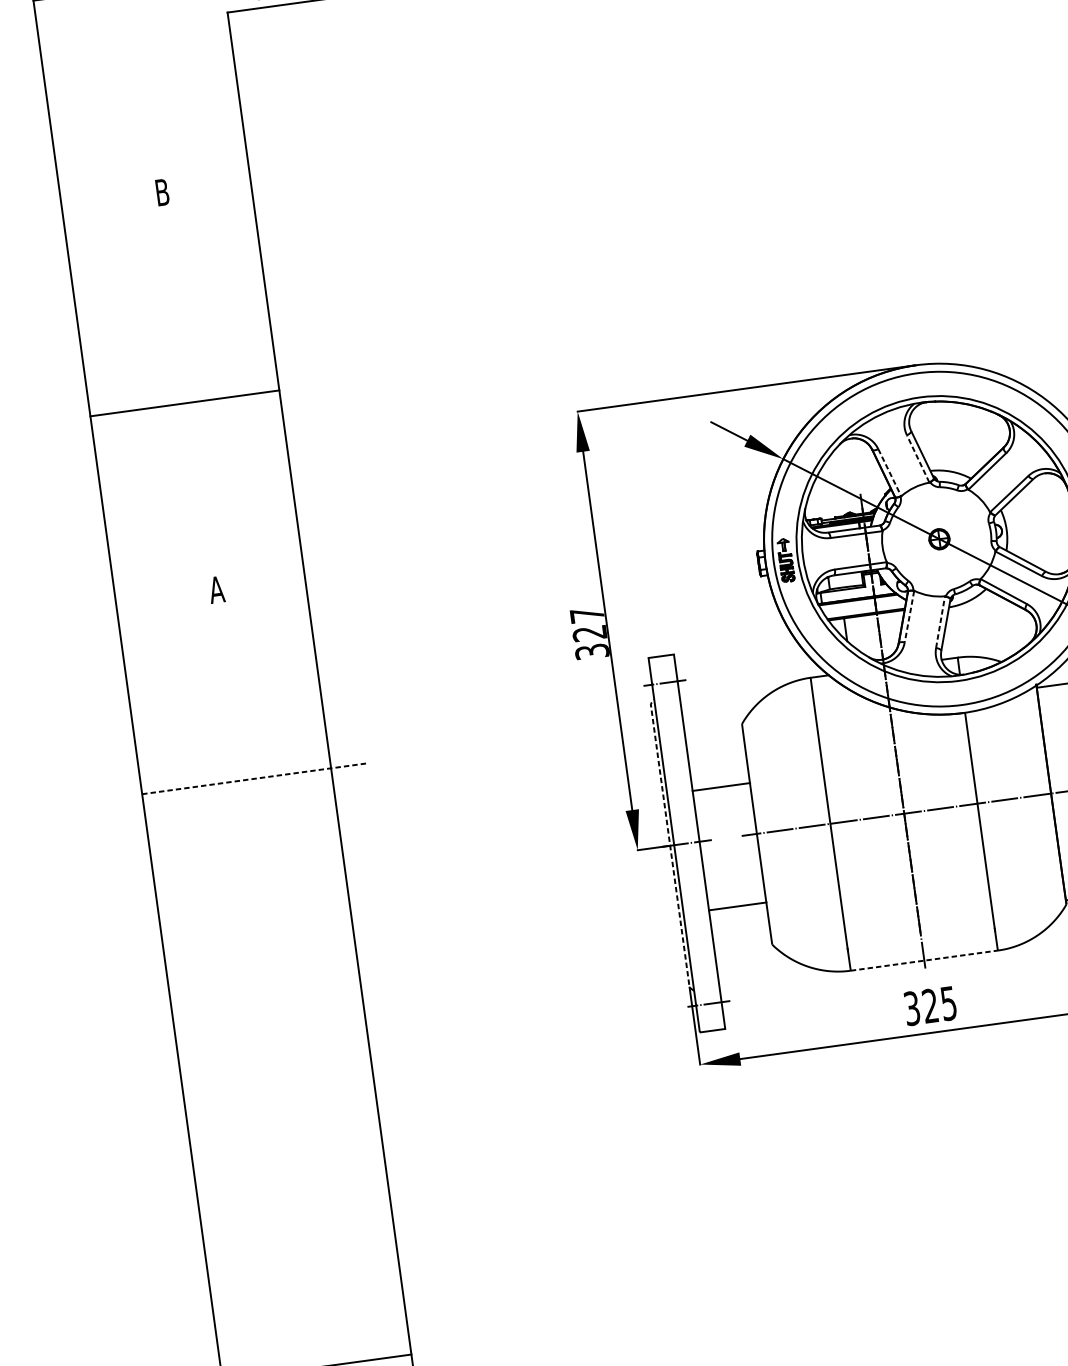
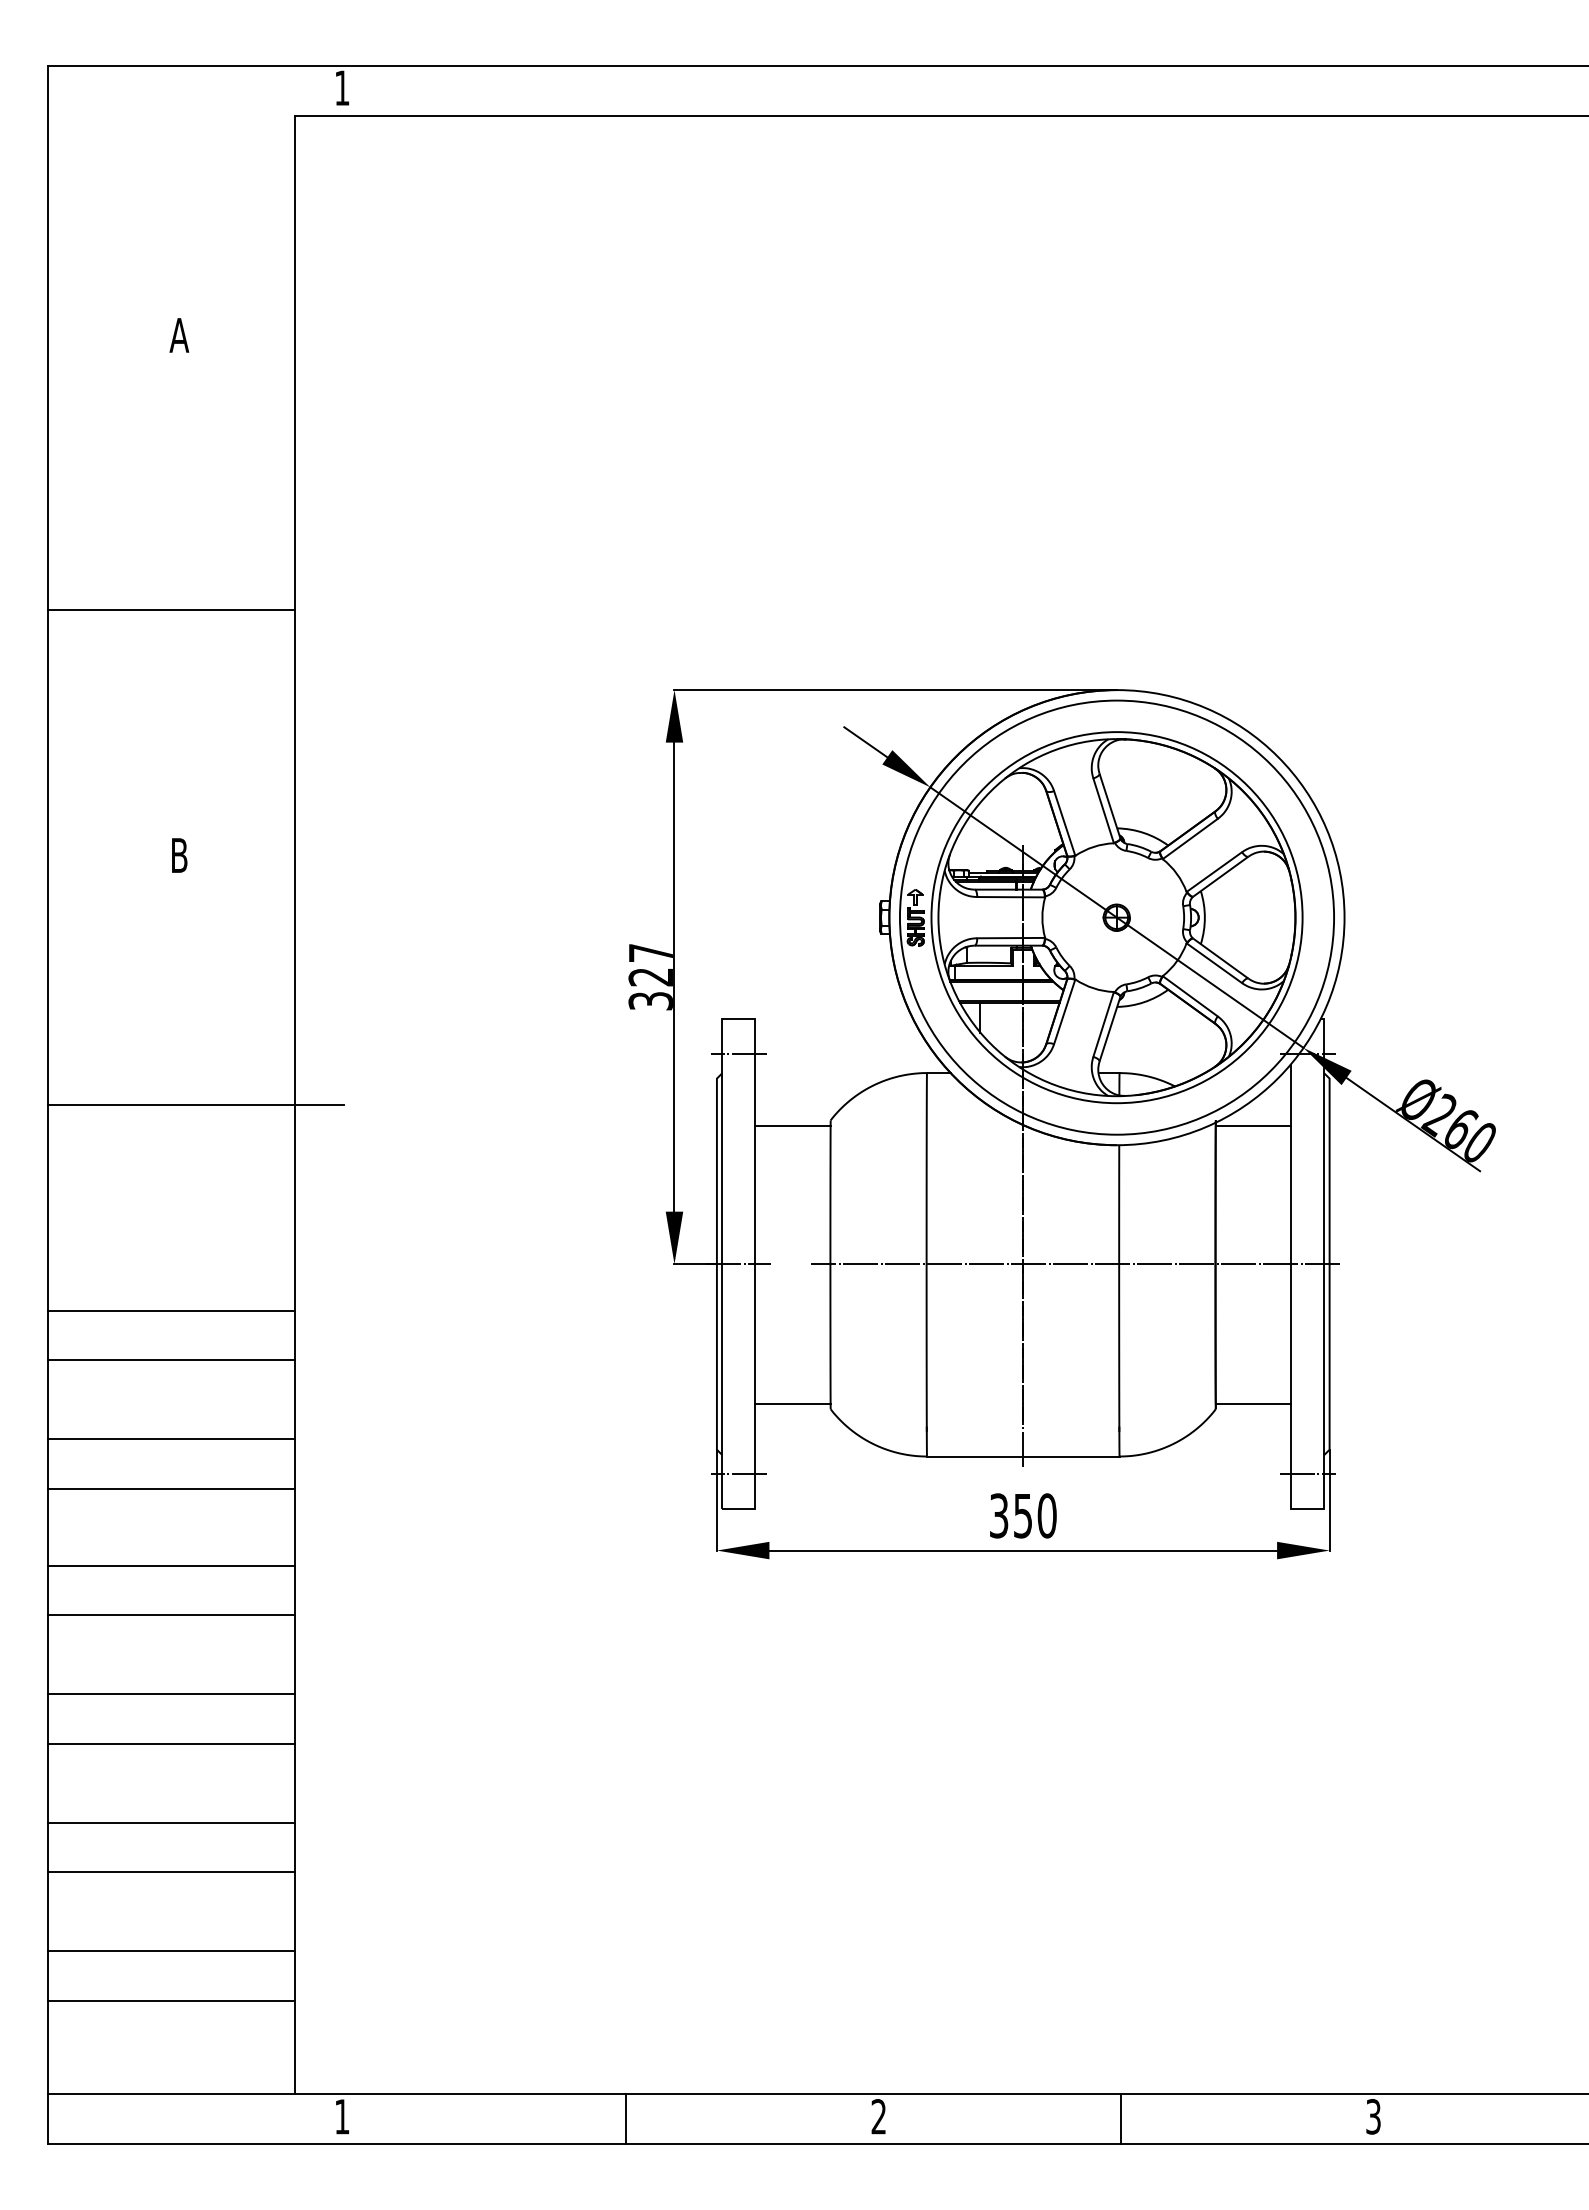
text: (162, 192) -> (179, 335), B -> A
line: (918, 458) -> (1103, 810), dashed -> solid
line: (889, 472) -> (1064, 823), dashed -> solid
text: (216, 589) -> (179, 855), A -> B
line: (909, 617) -> (1064, 1012), dashed -> solid
line: (940, 622) -> (1103, 1024), dashed -> solid
line: (256, 779) -> (196, 1105), dashed -> solid
line: (720, 786) -> (792, 1125), moved
line: (669, 846) -> (716, 1264), dashed -> solid
line: (737, 906) -> (792, 1404), moved
line: (257, 938) -> (170, 1310), added
line: (924, 960) -> (1023, 1456), dashed -> solid
line: (262, 976) -> (170, 1360), added
text: (939, 1004) -> (1035, 1515), 325 -> 350
line: (271, 1036) -> (170, 1439), added
line: (276, 1074) -> (170, 1488), added
line: (284, 1133) -> (170, 1565), added
line: (289, 1171) -> (170, 1615), added
line: (297, 1231) -> (170, 1694), added
line: (302, 1269) -> (170, 1743), added
line: (311, 1329) -> (170, 1822), added

